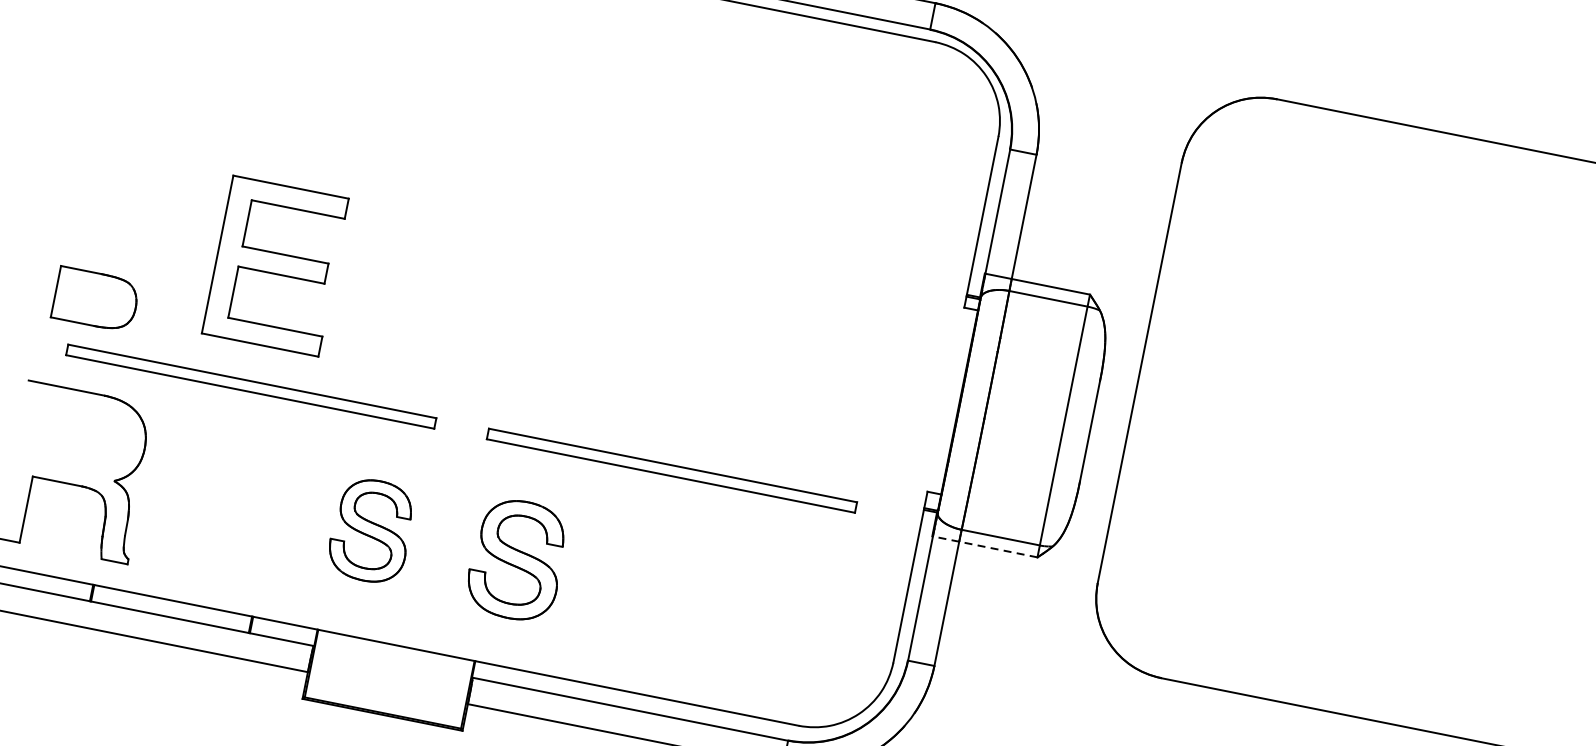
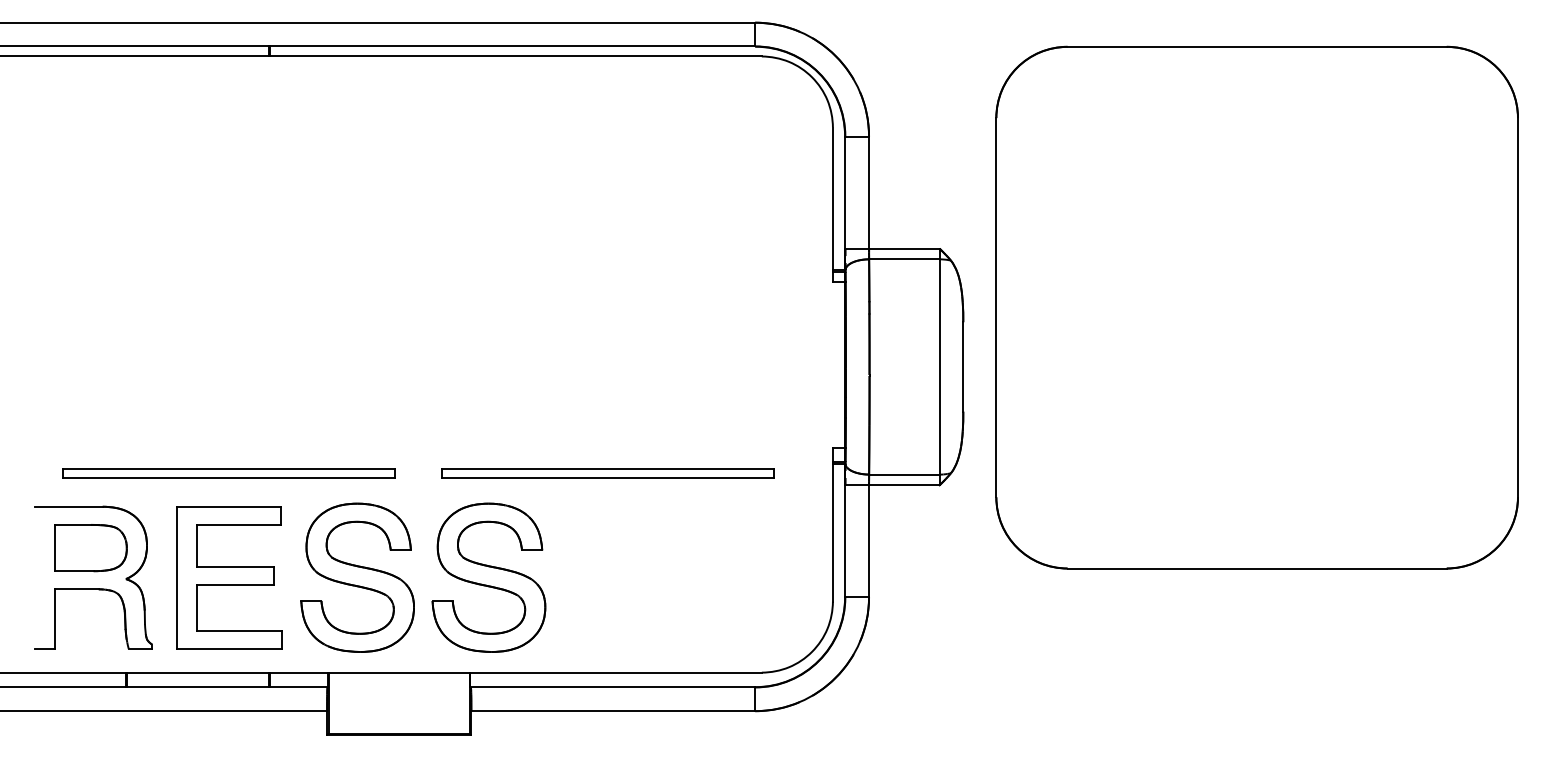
part: (276, 265) -> (229, 577), moved
part: (95, 300) -> (90, 548), moved
part: (371, 530) -> (357, 577), size x1.67
line: (984, 546) -> (891, 485), dashed -> solid
part: (516, 559) -> (488, 577), size x1.43

